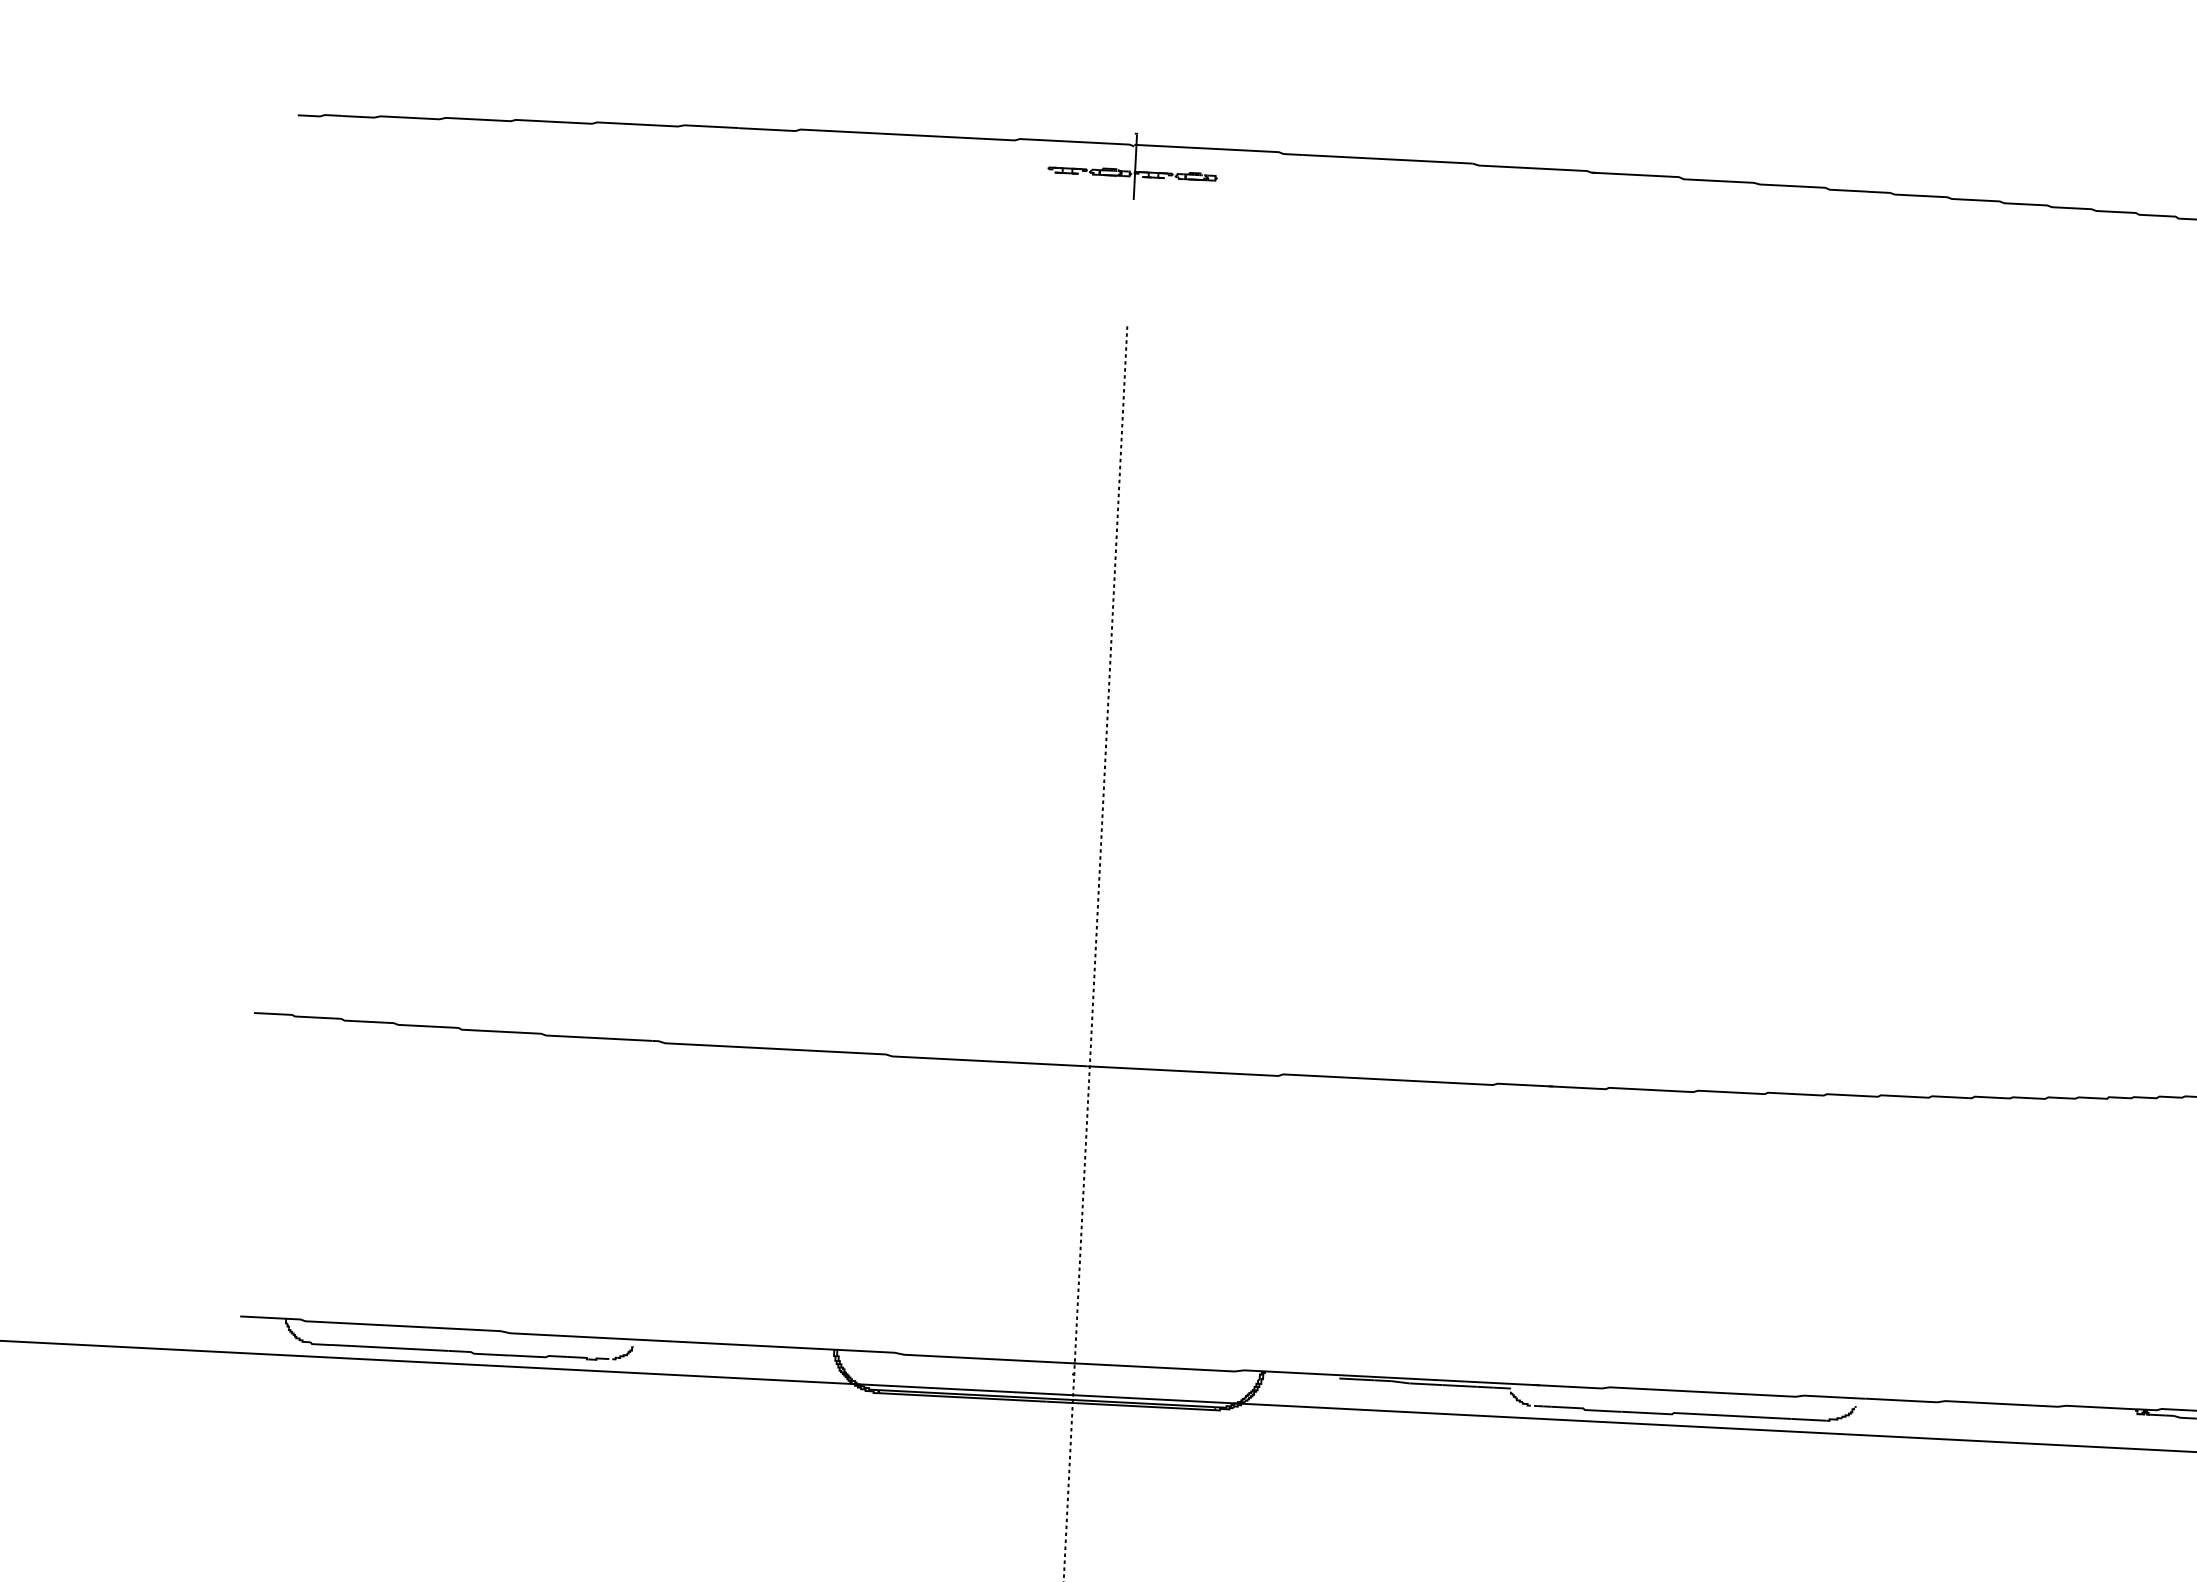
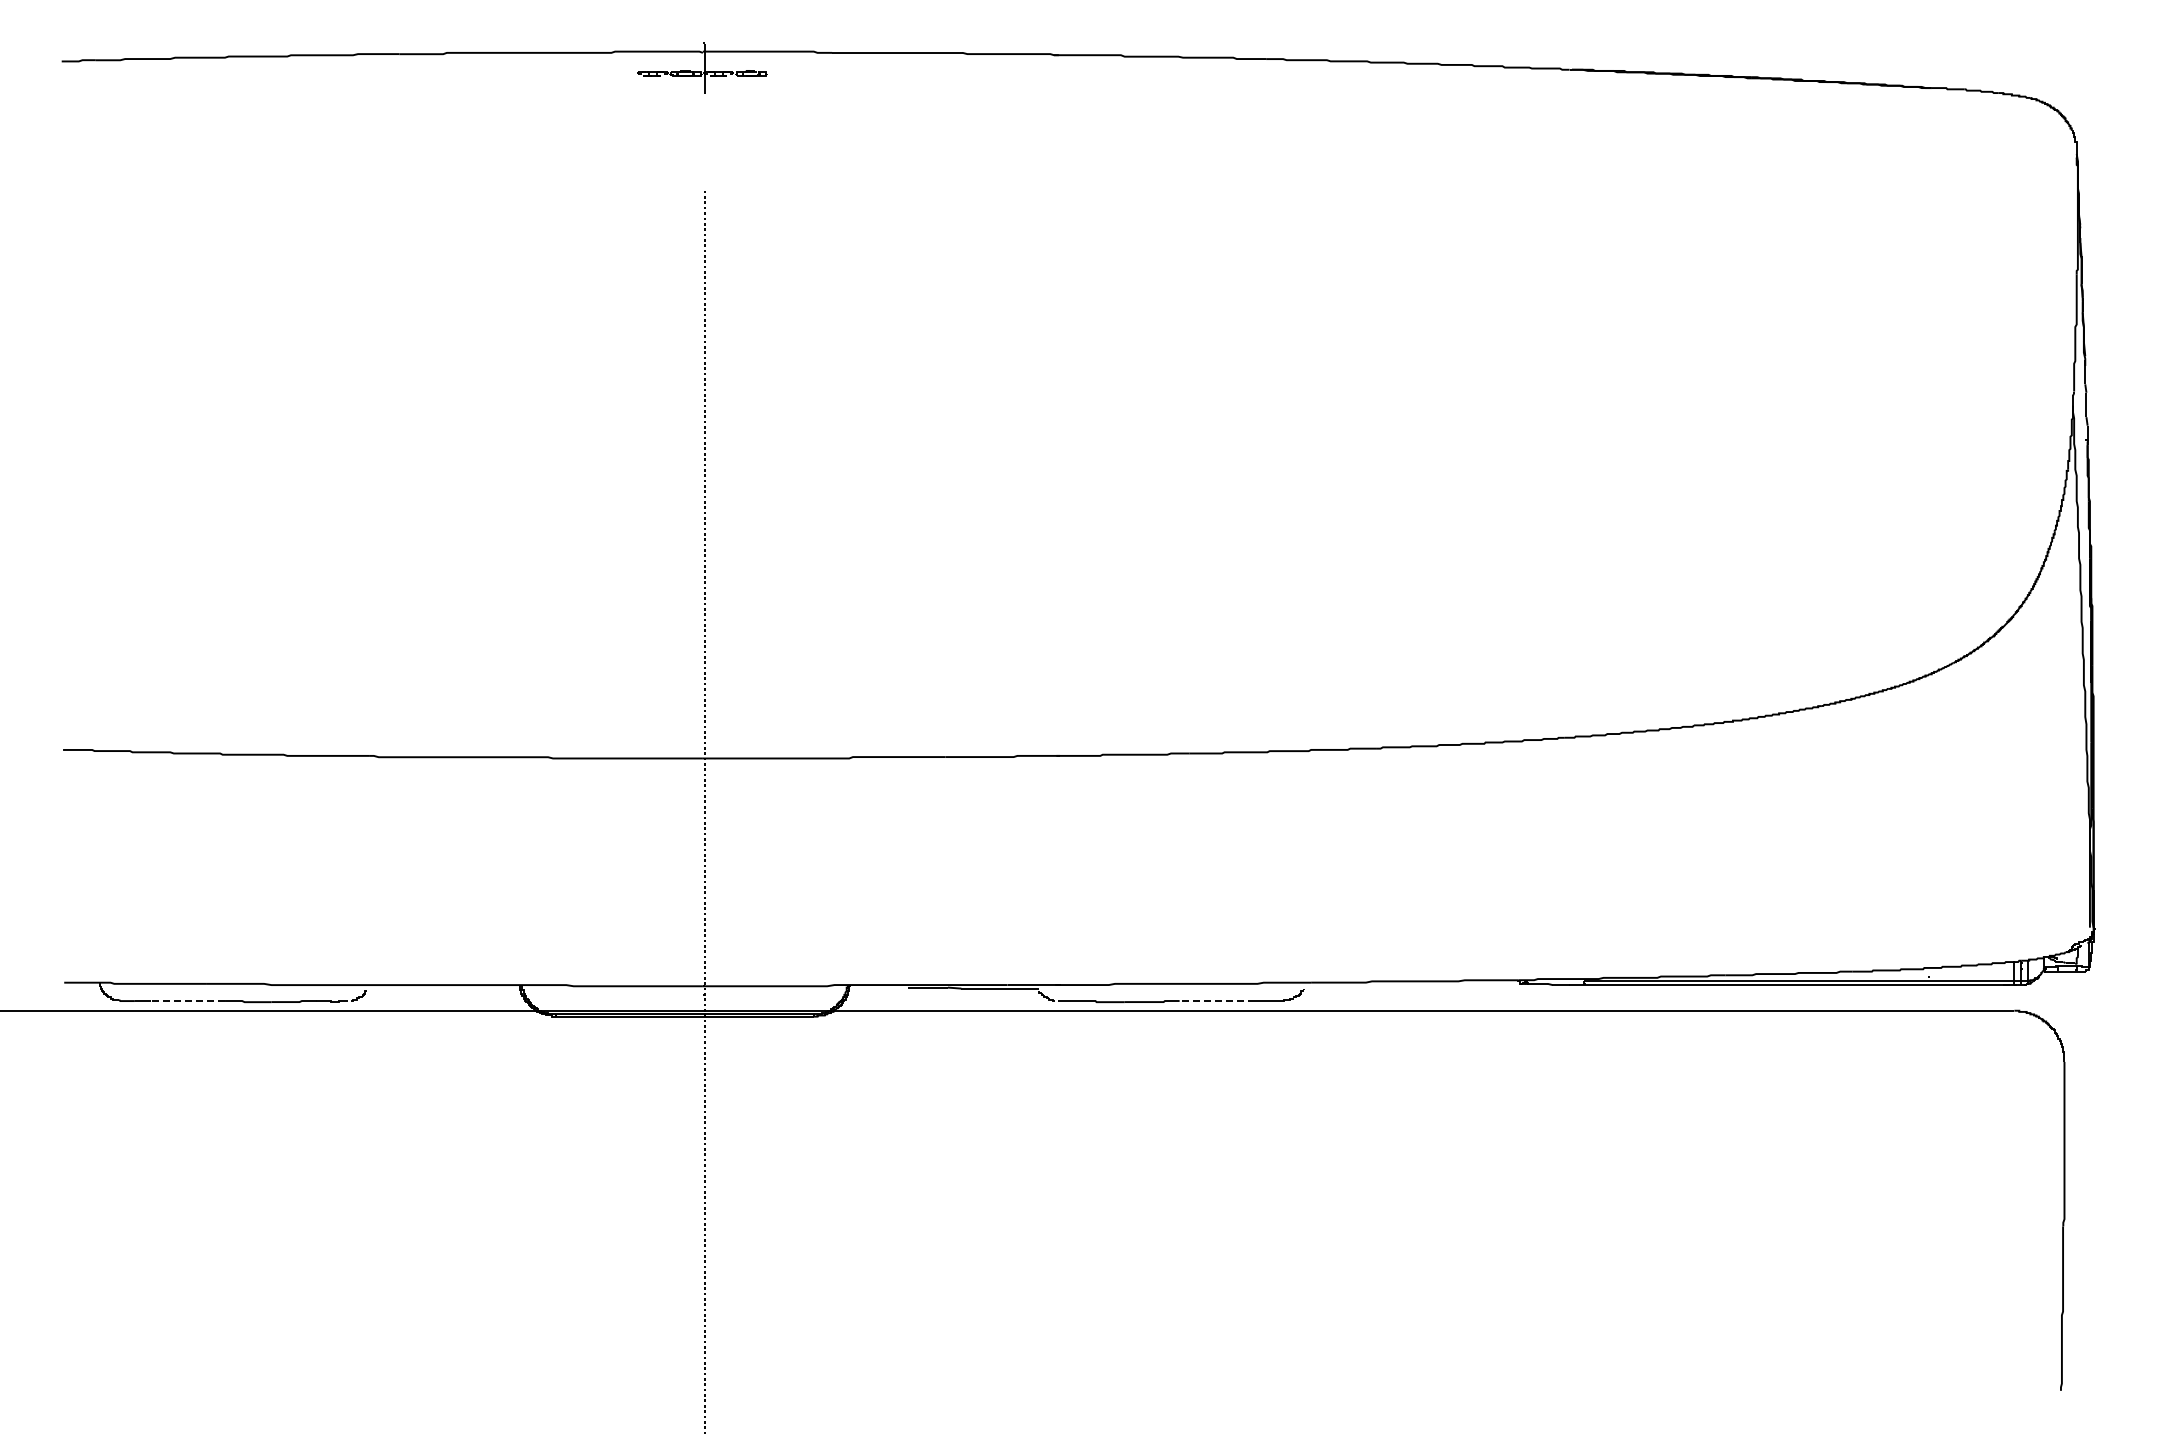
line: (399, 1349) -> (187, 1001), solid -> dashed
line: (1742, 1417) -> (1217, 1001), solid -> dashed

